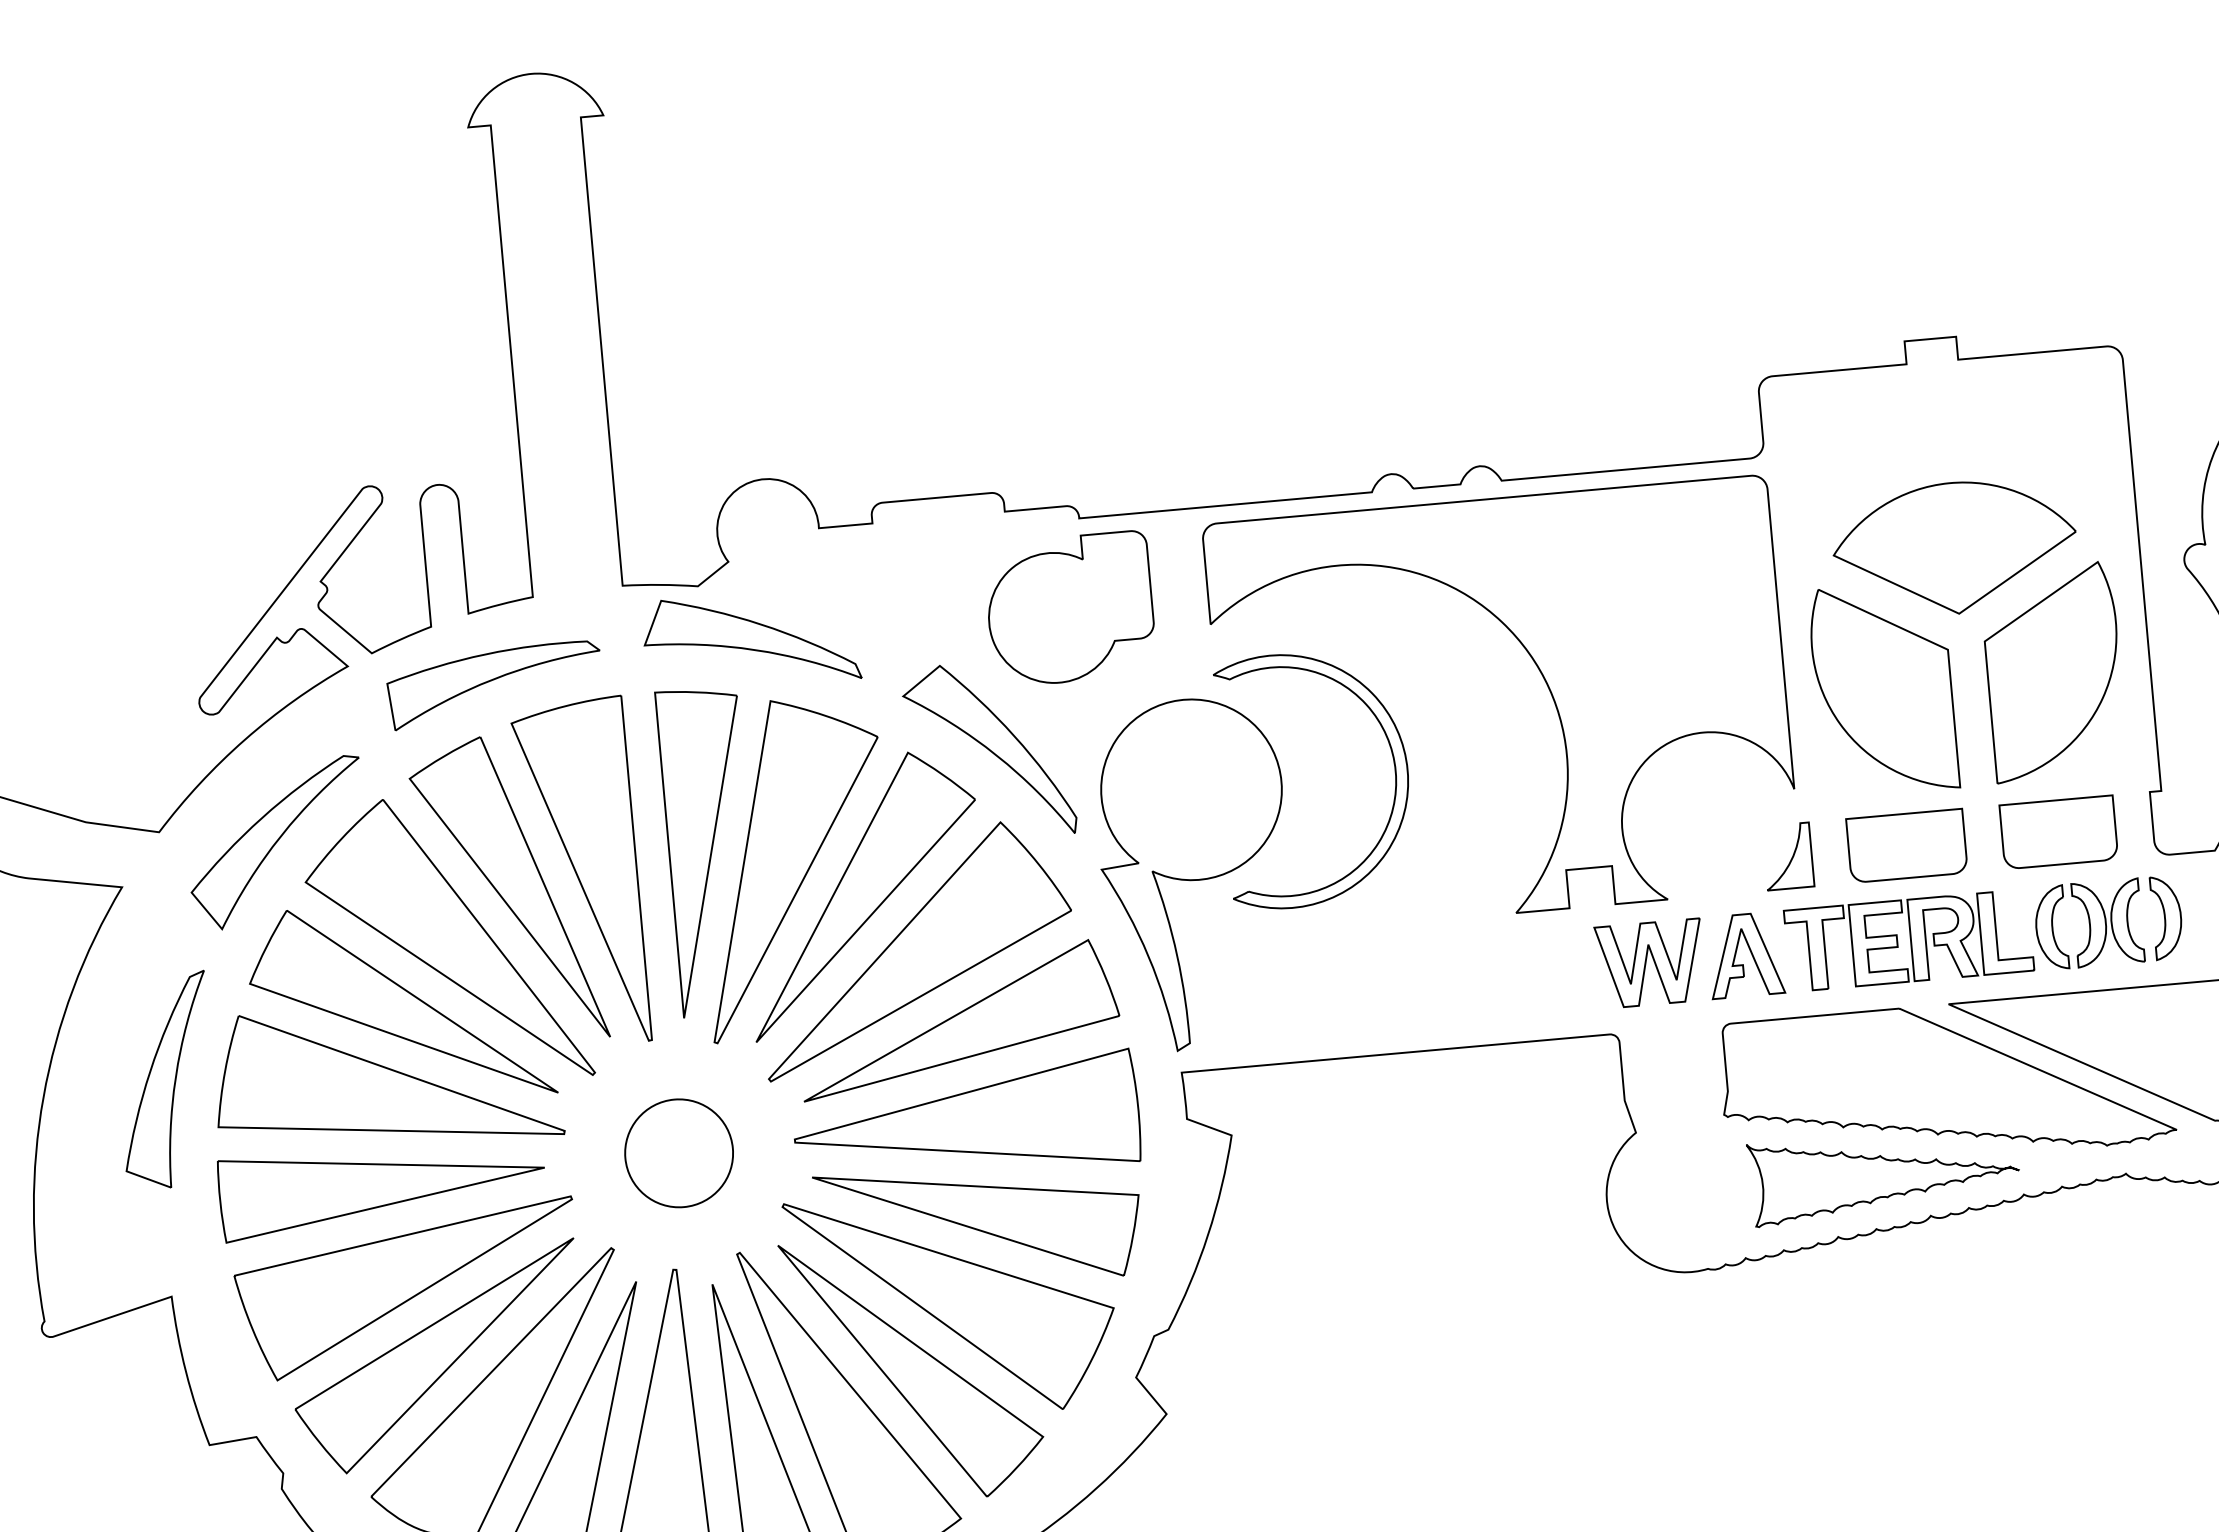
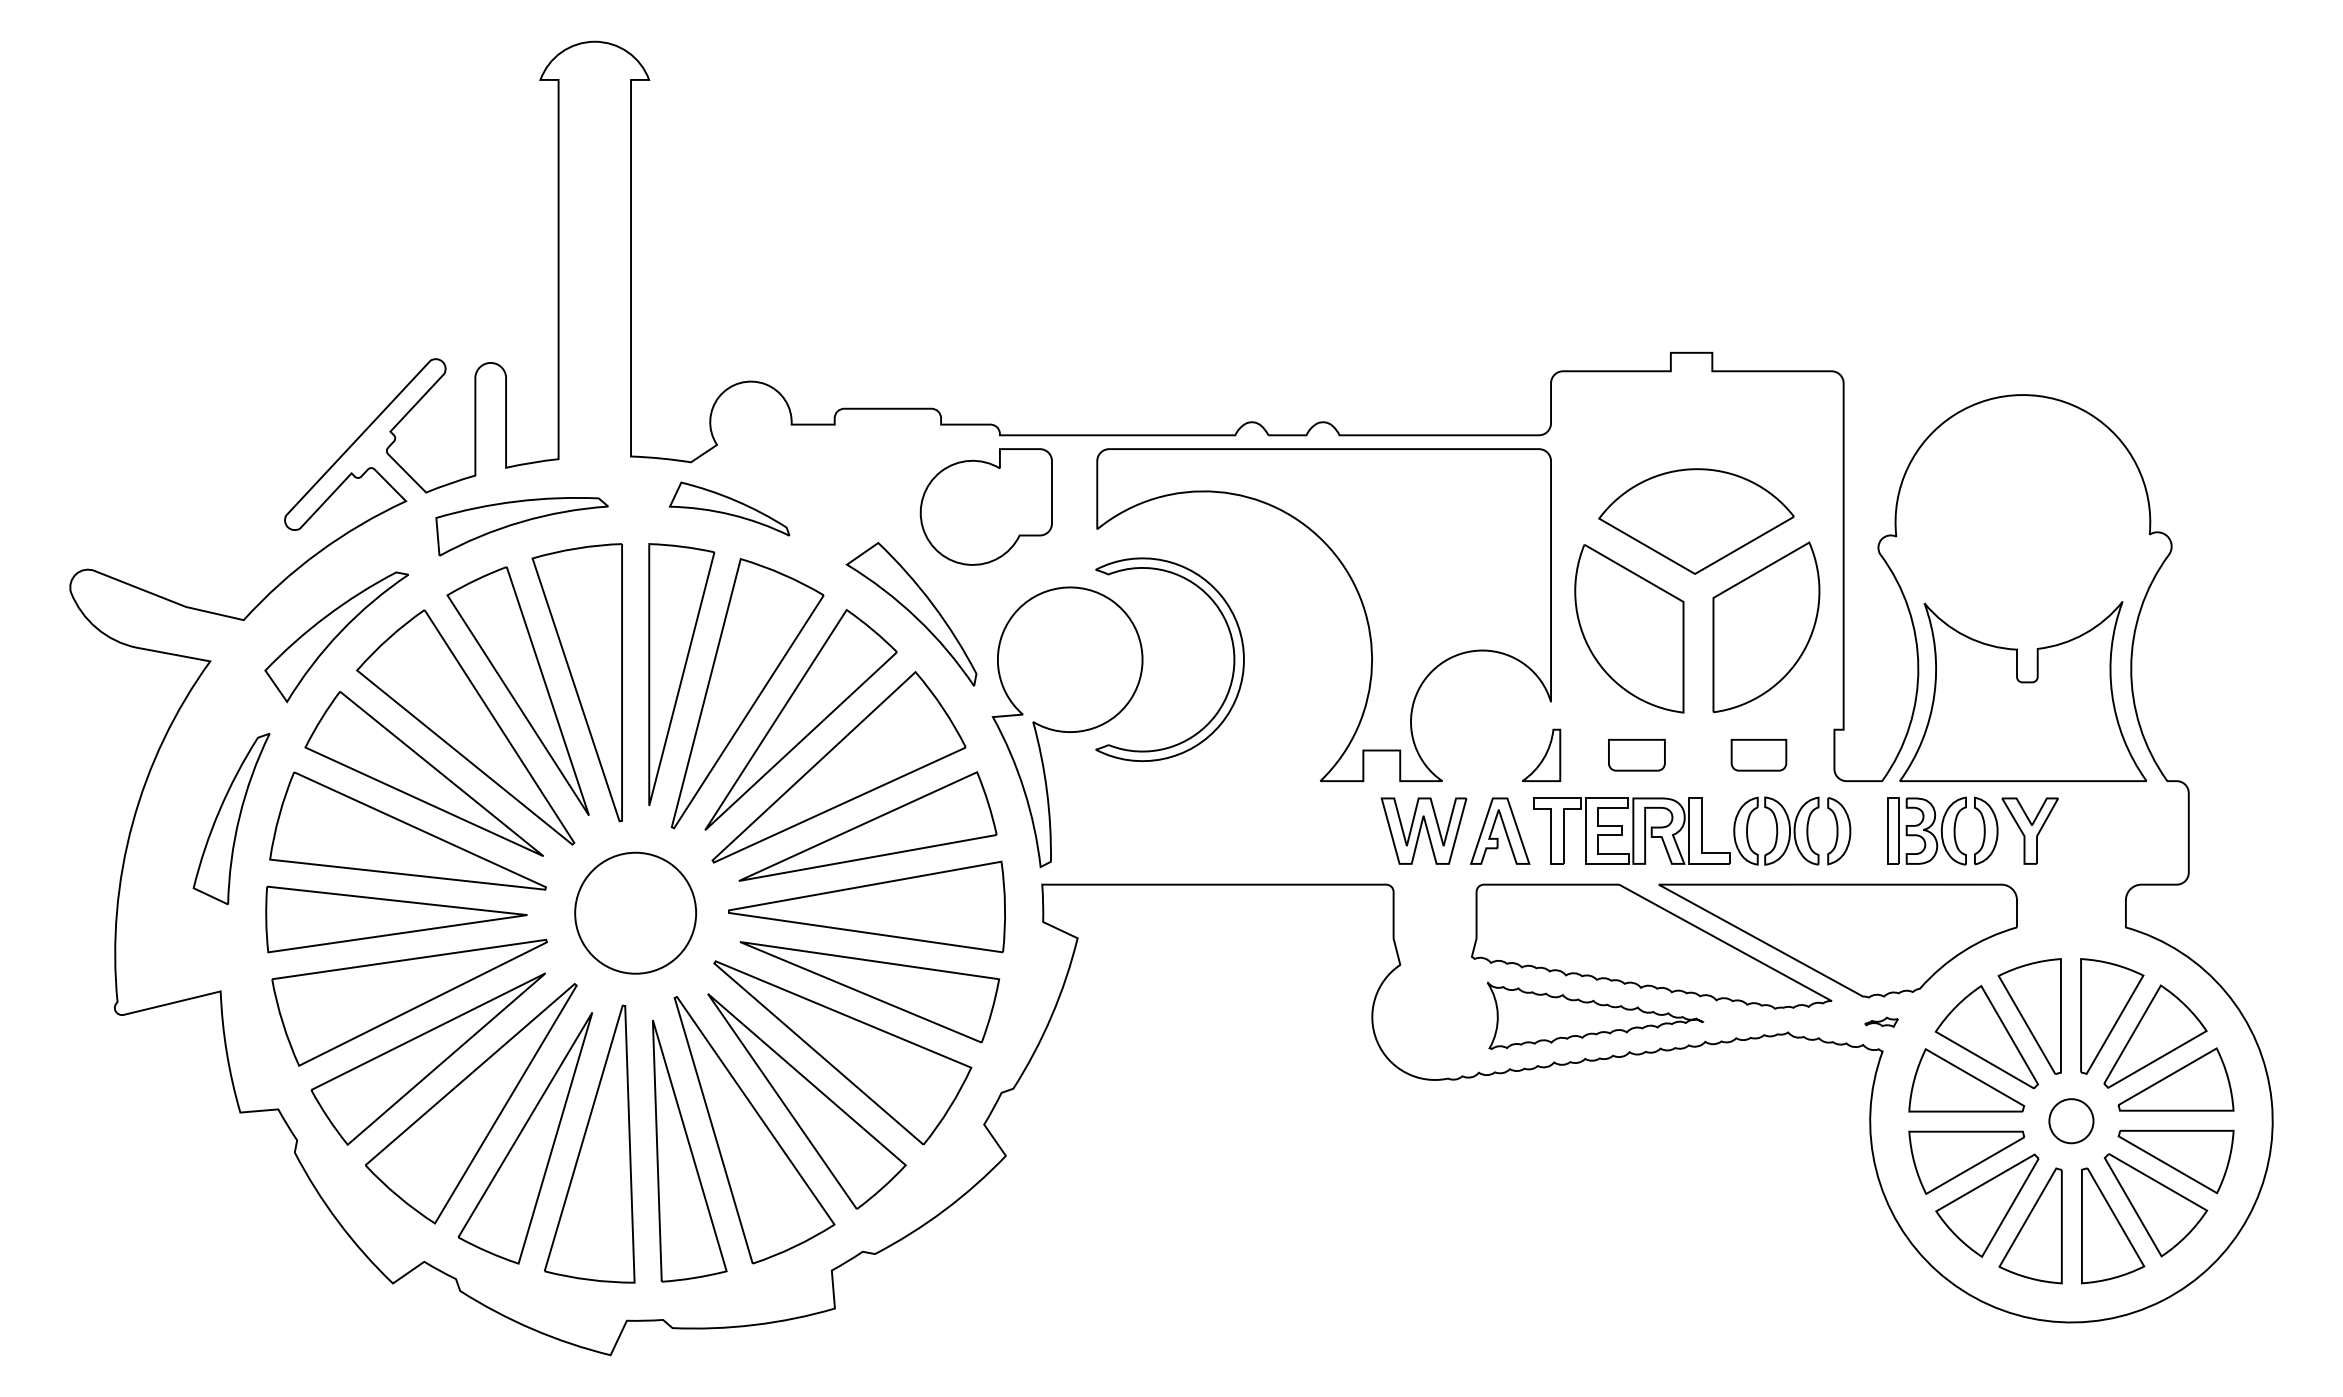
part: (750, 639) -> (729, 508), size x0.7
part: (2058, 831) -> (1758, 754), size x0.6
part: (1906, 844) -> (1636, 754), size x0.6
circle: (678, 1153) -> (635, 913), size x1.4

